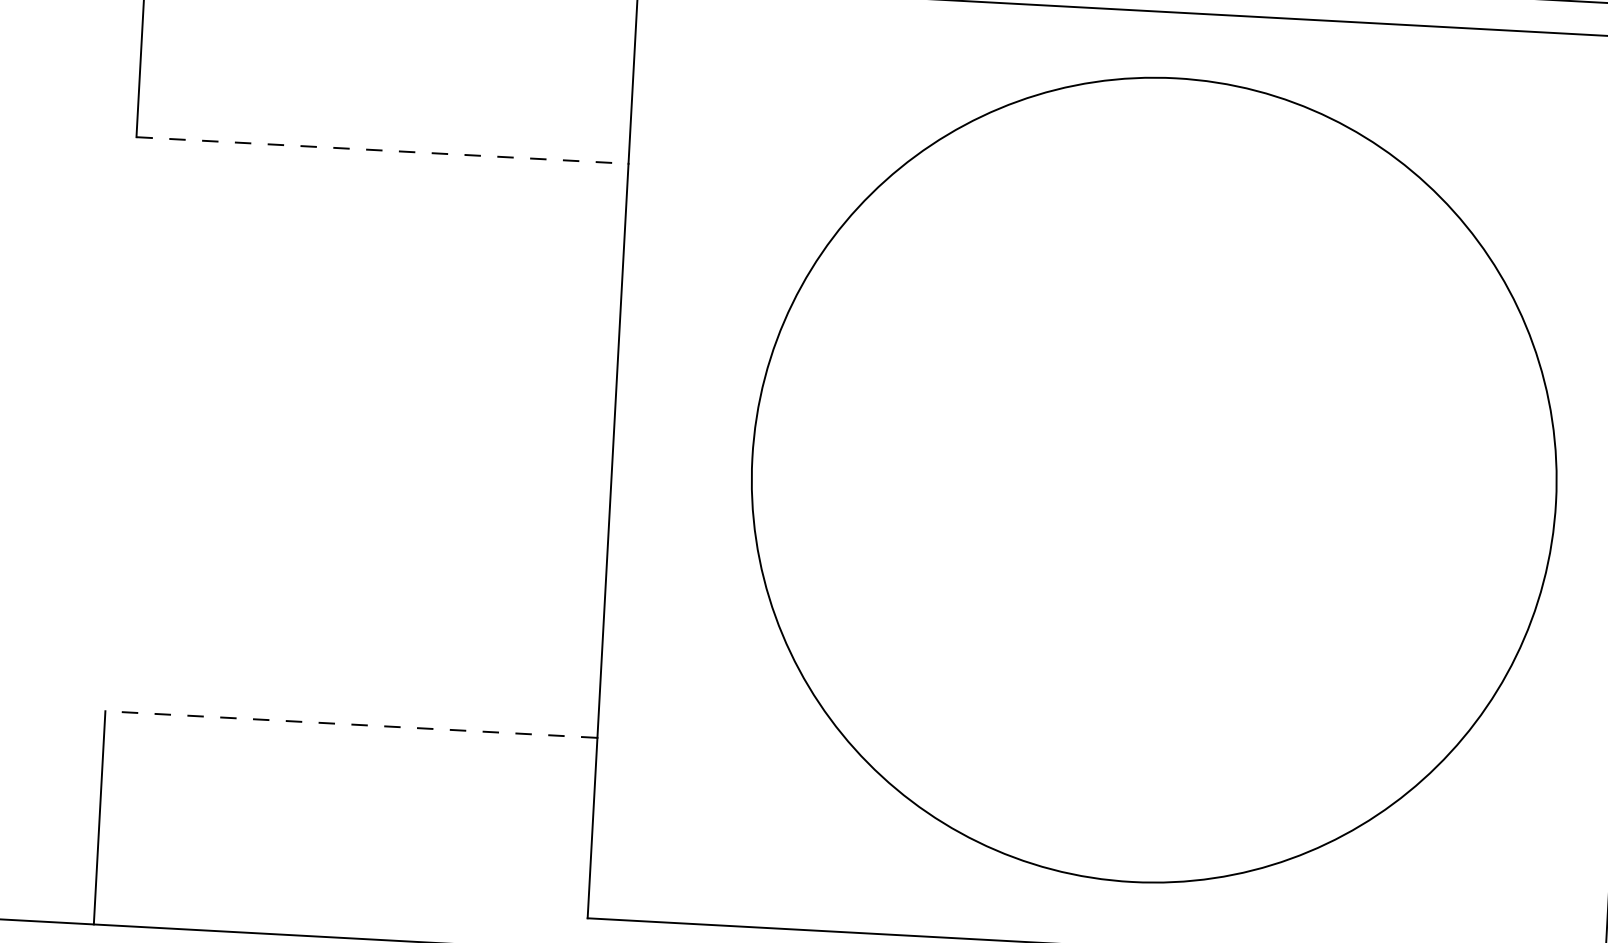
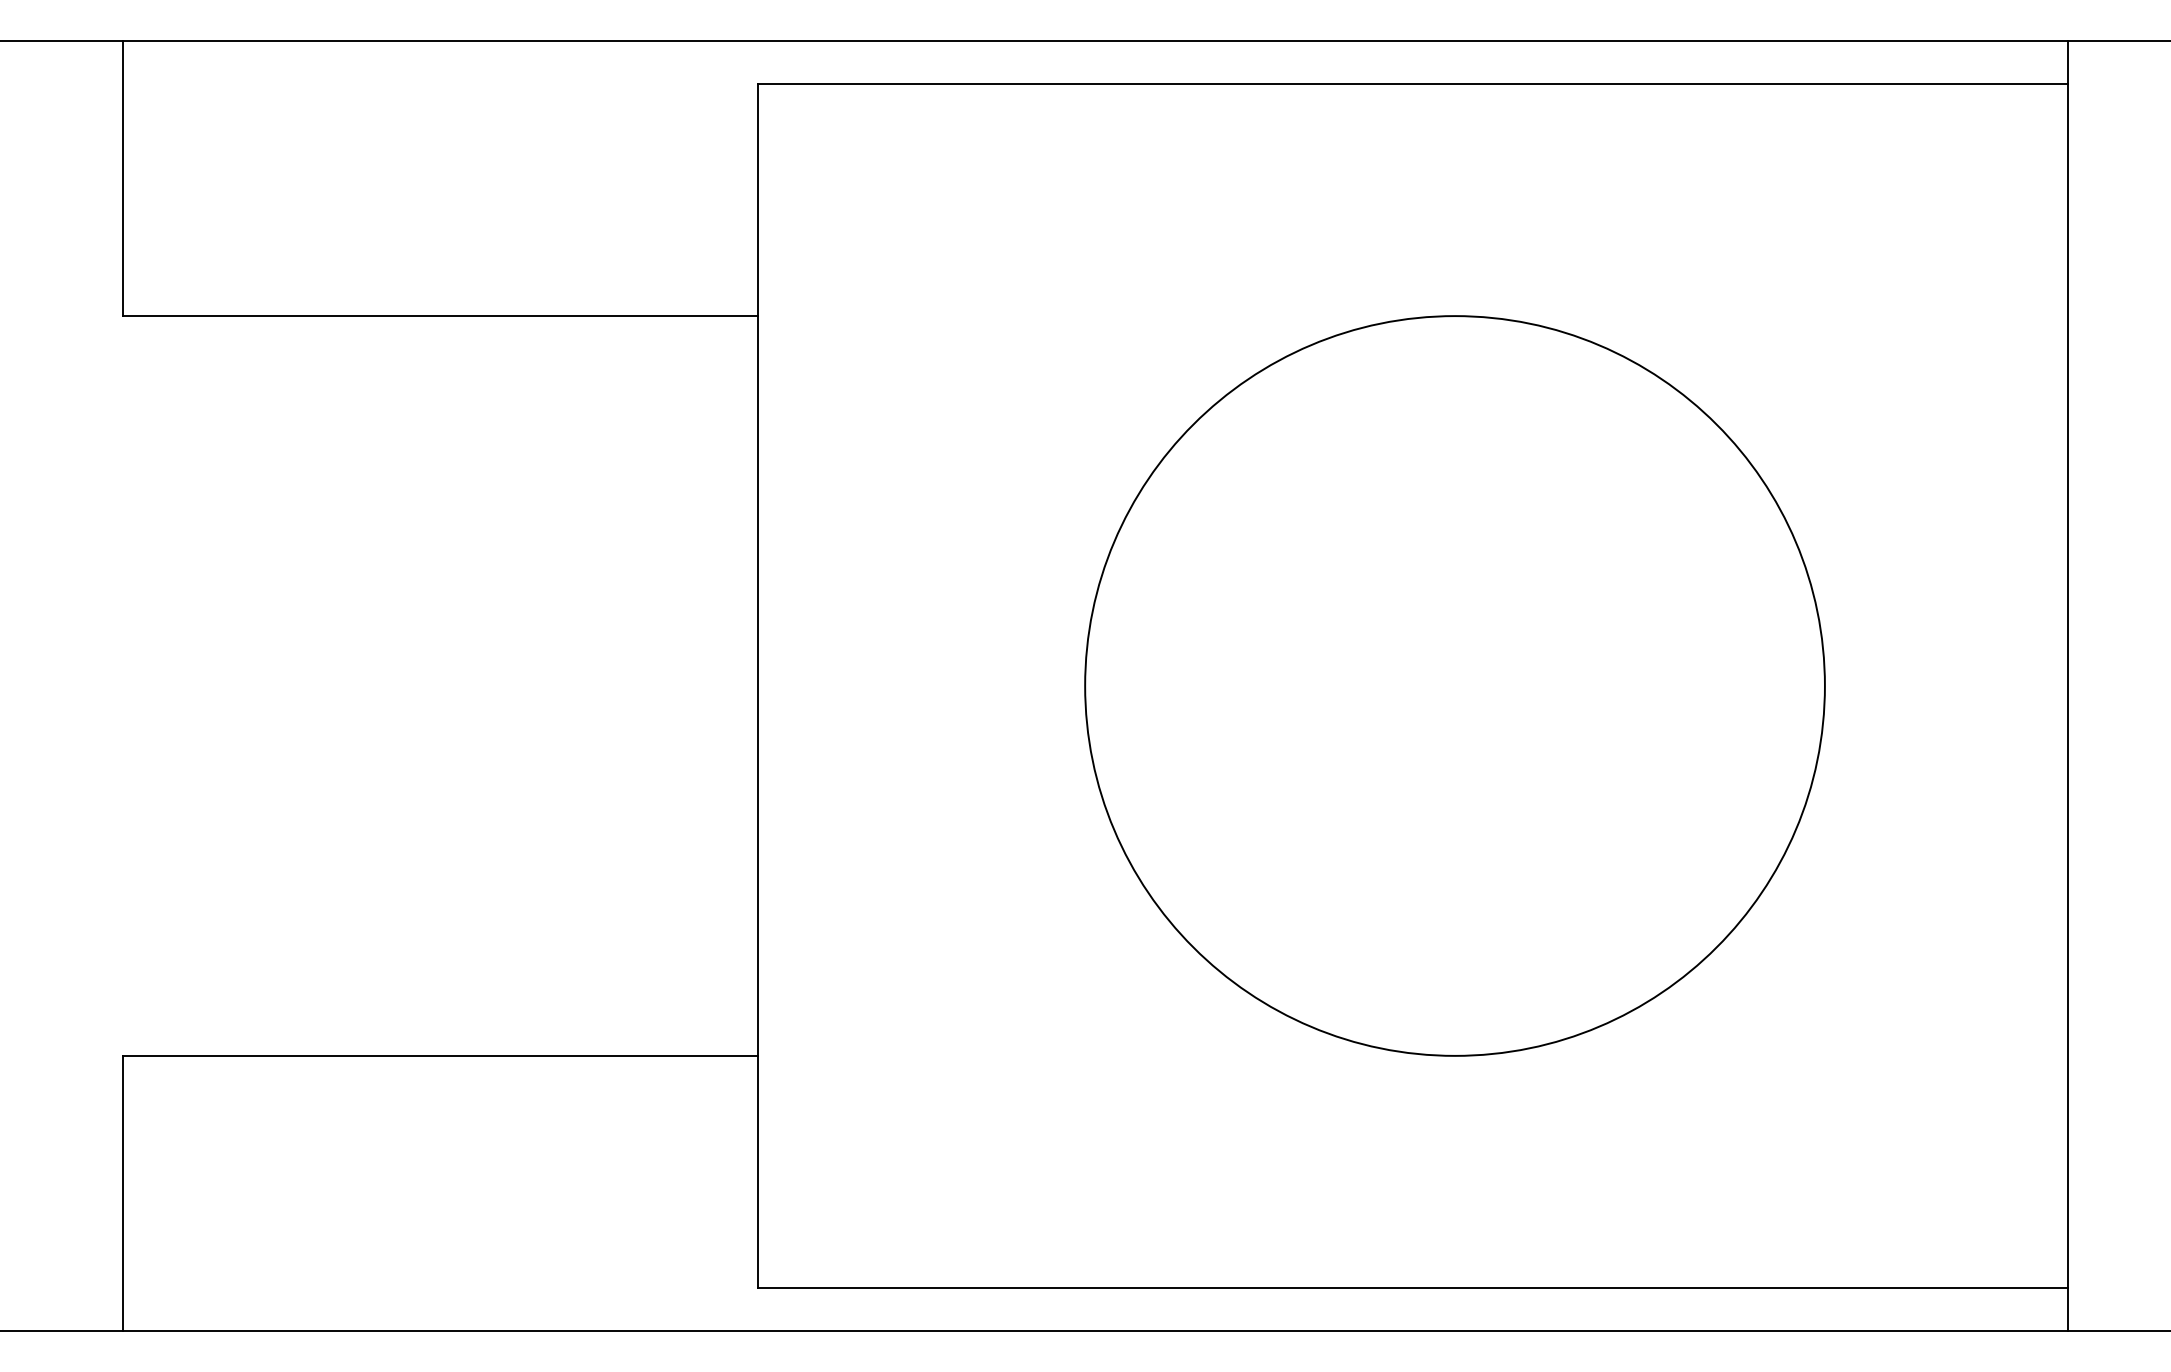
line: (382, 150) -> (440, 316), dashed -> solid
circle: (1153, 479) -> (1454, 685), size x0.71
line: (350, 724) -> (439, 1055), dashed -> solid

